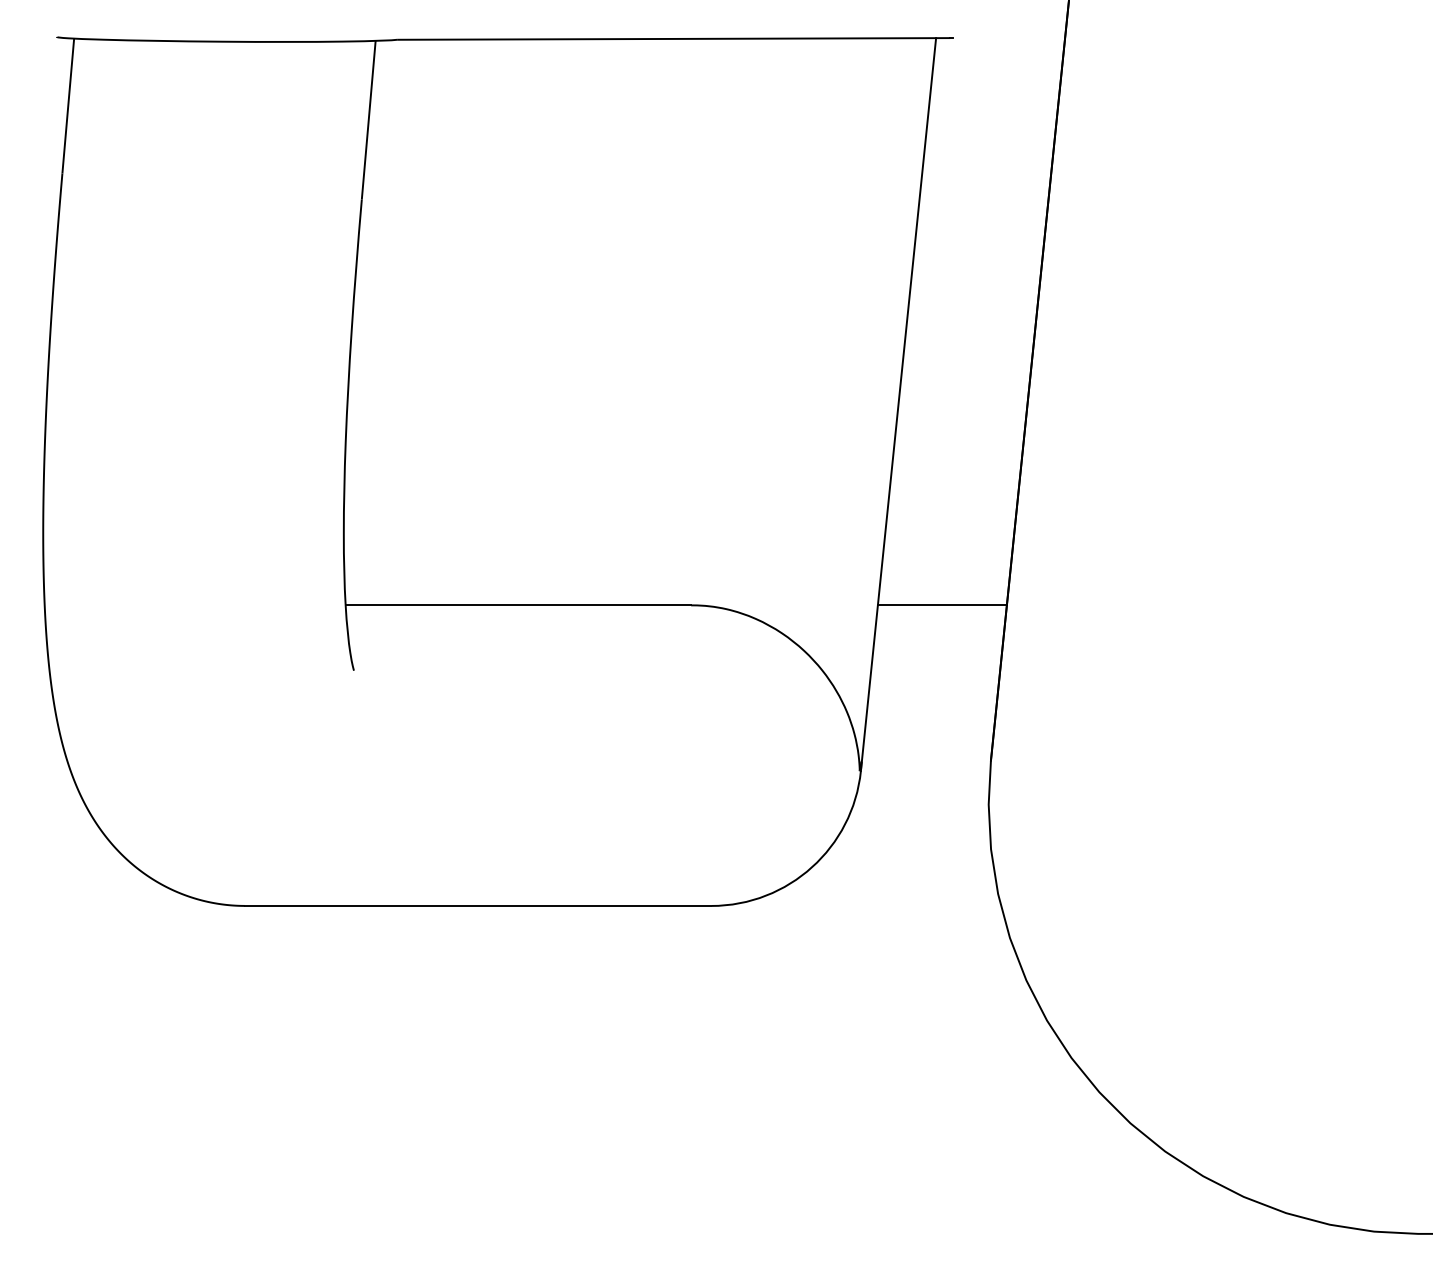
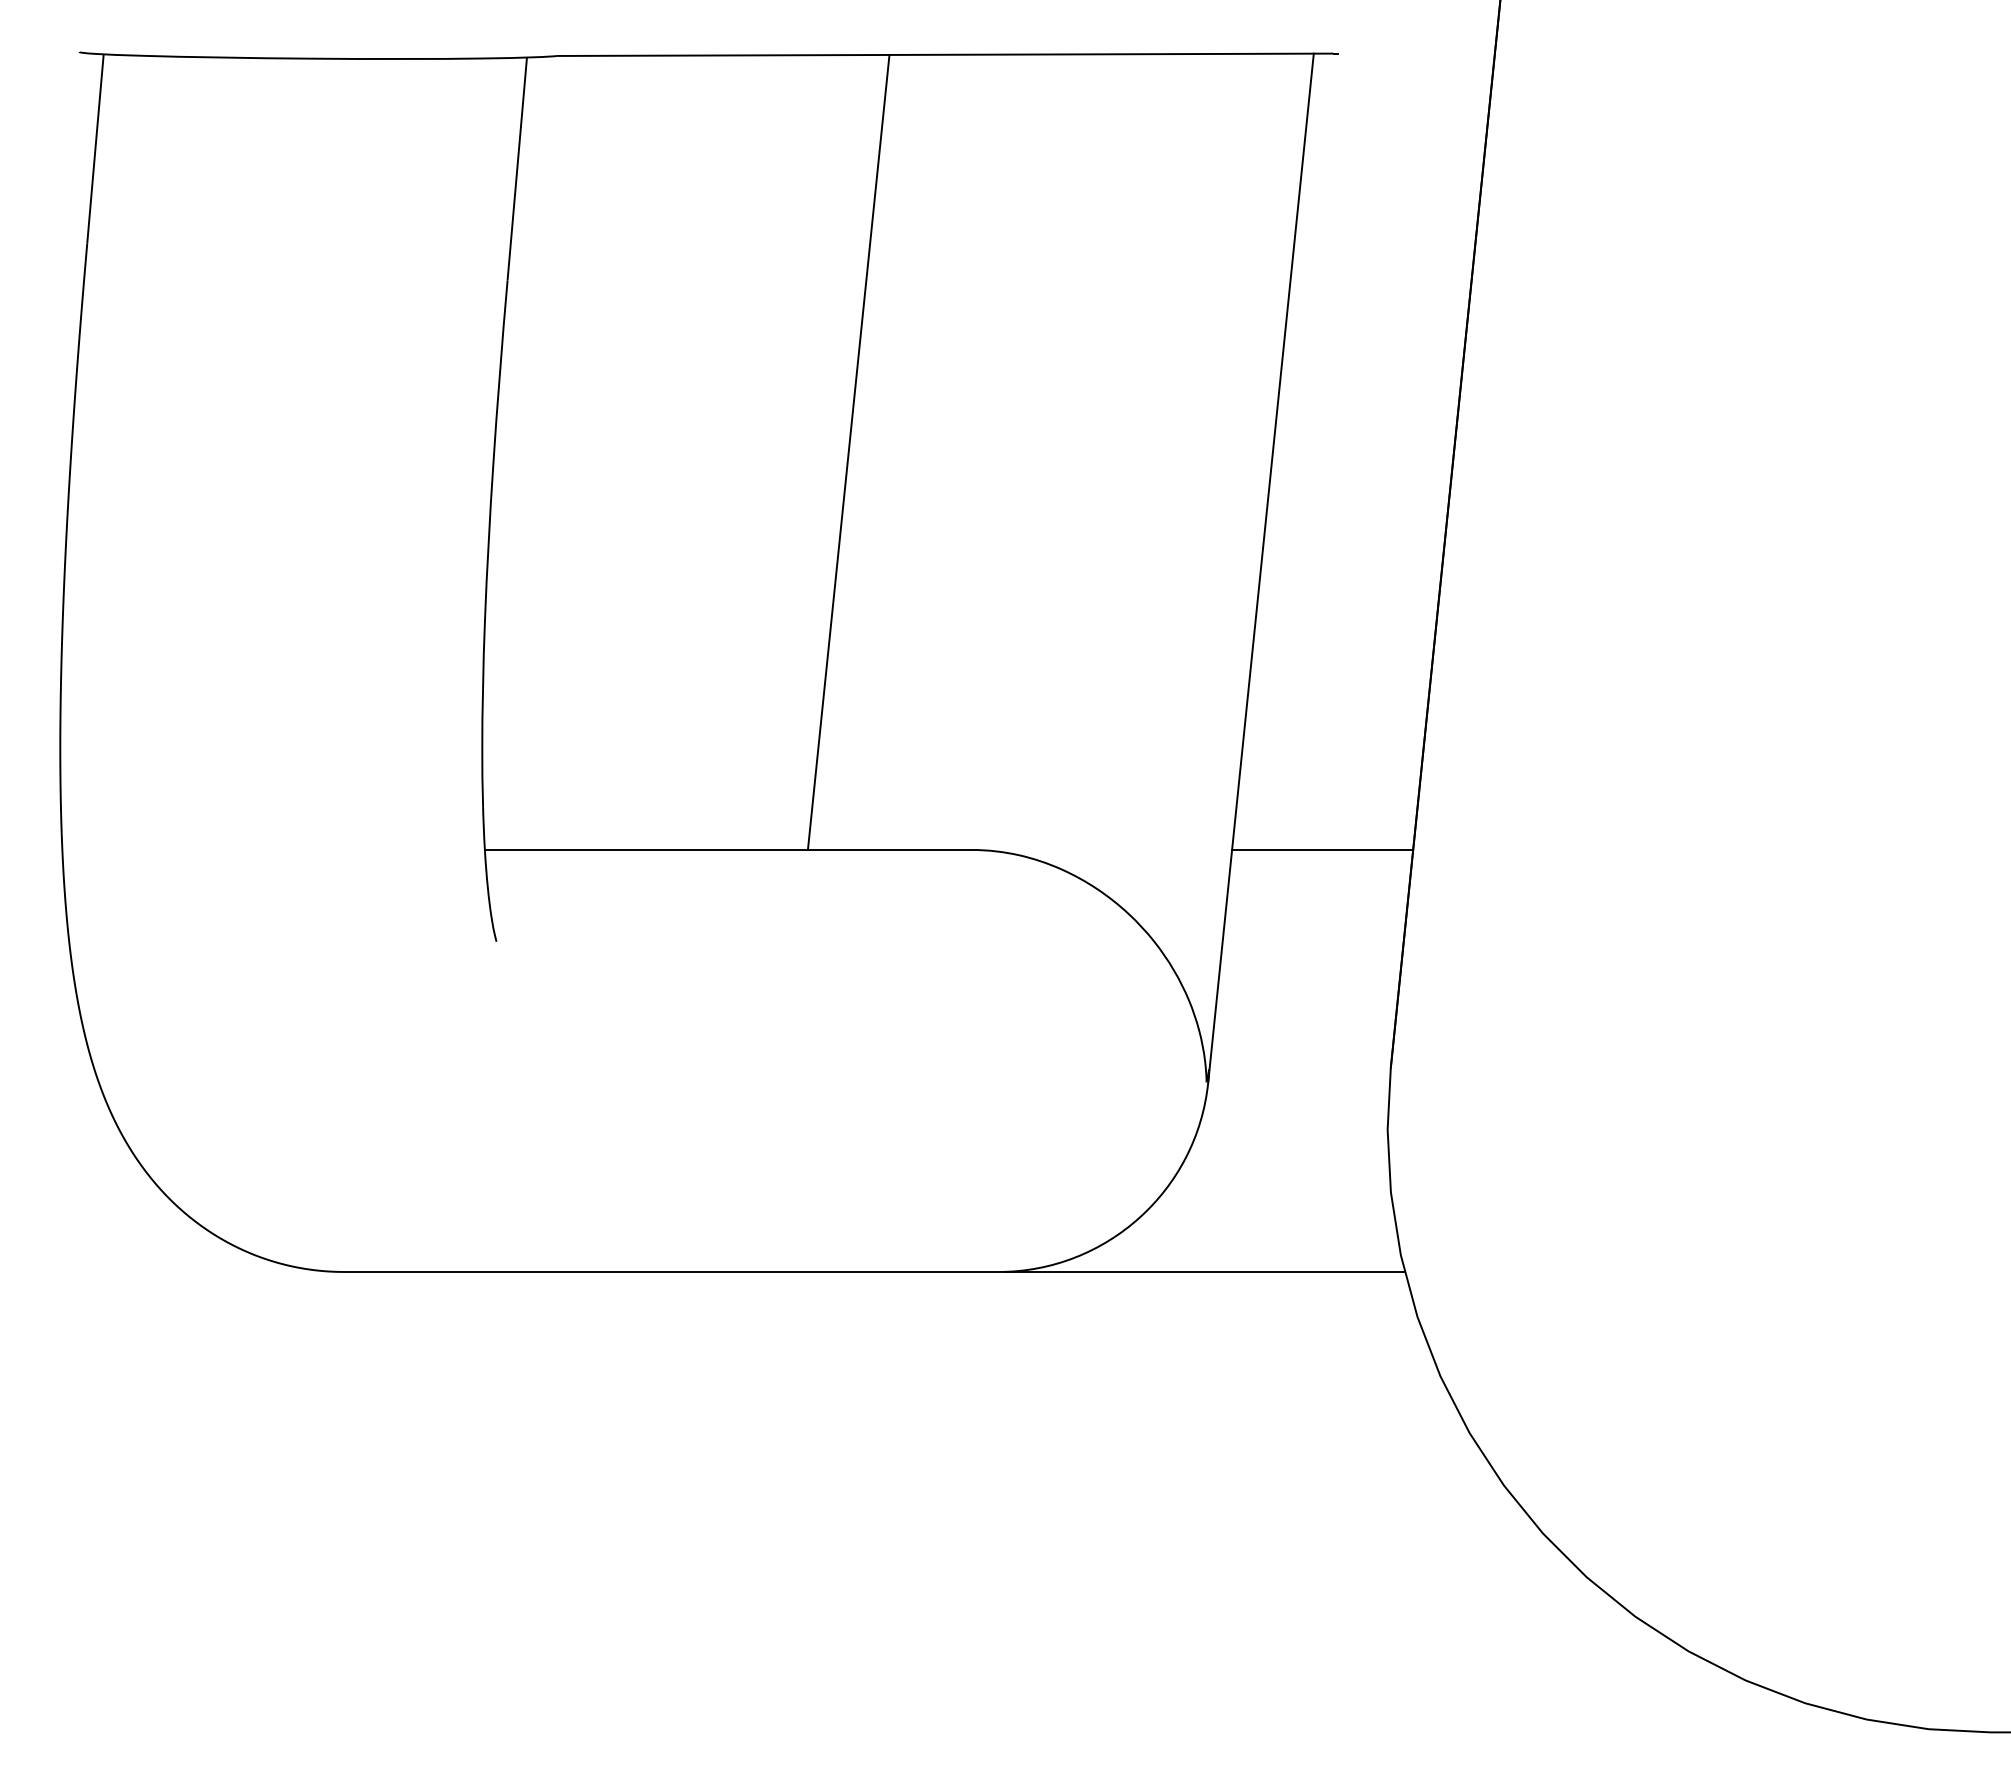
line: (604, 322) -> (848, 452), added
line: (858, 905) -> (1204, 1271), added

